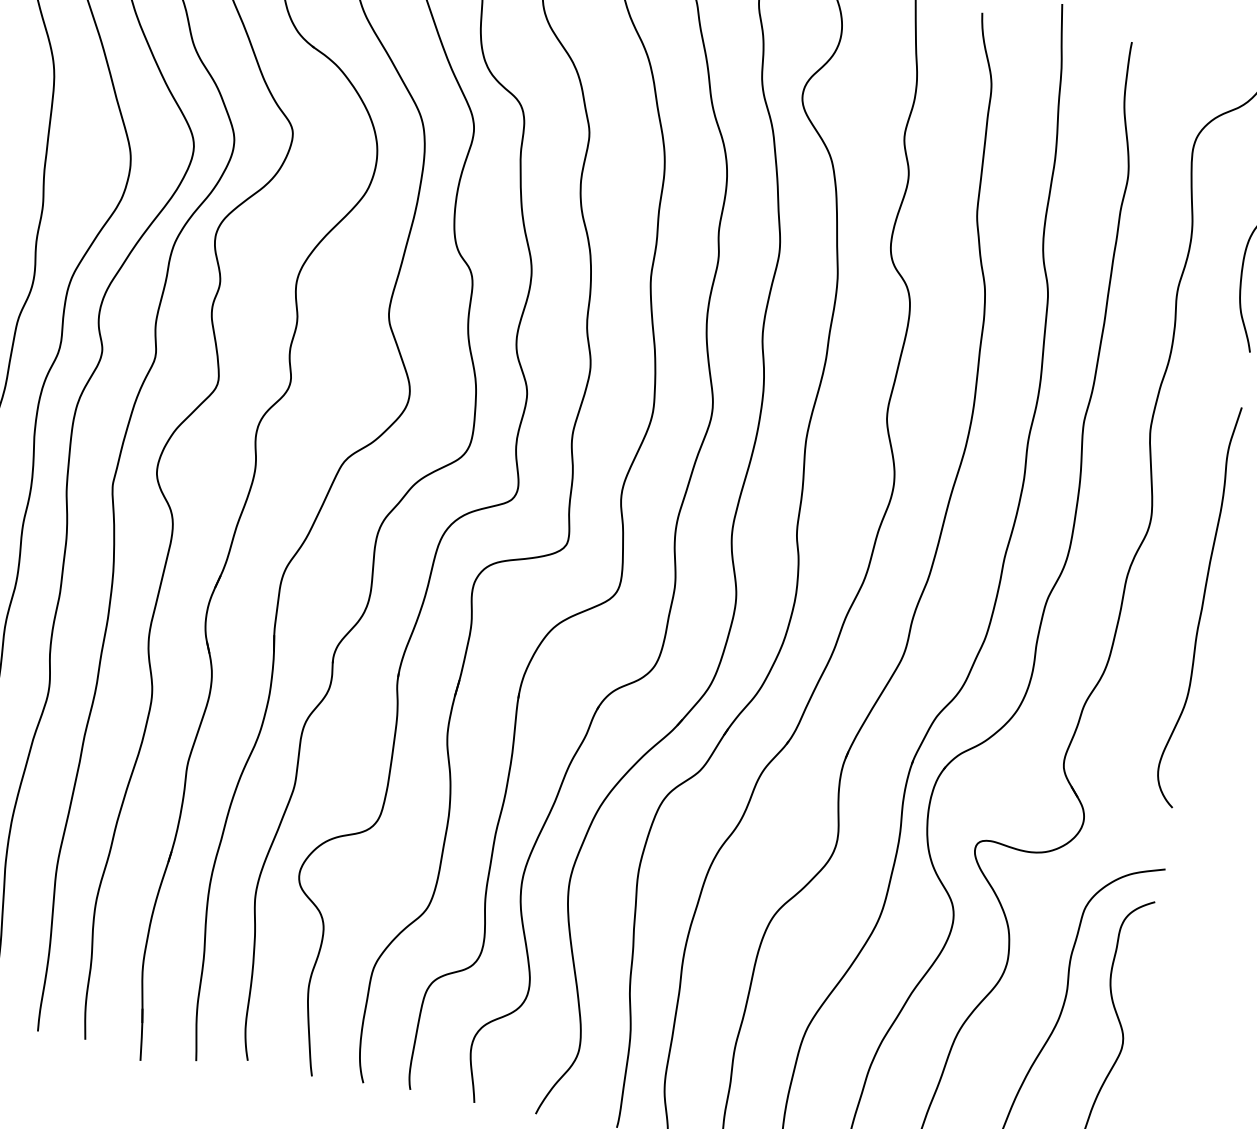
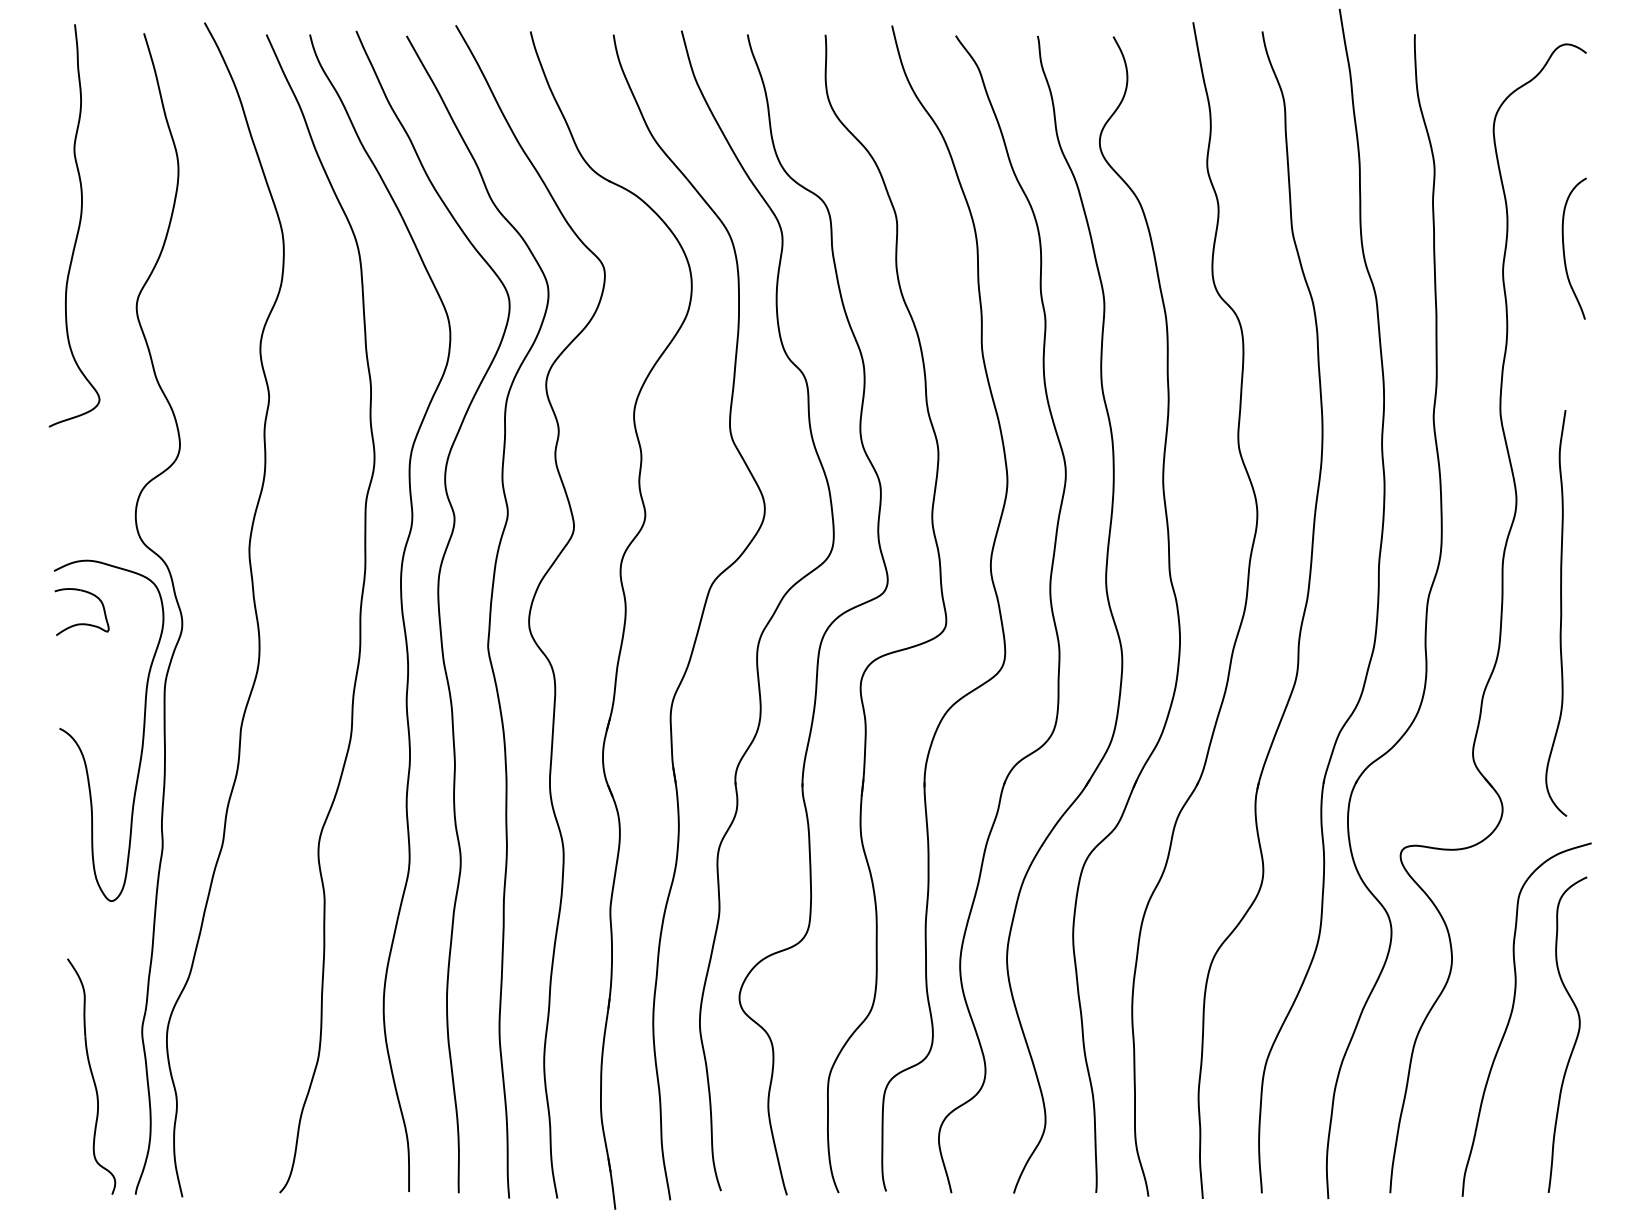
curve: (1201, 606) -> (1560, 613), moved

